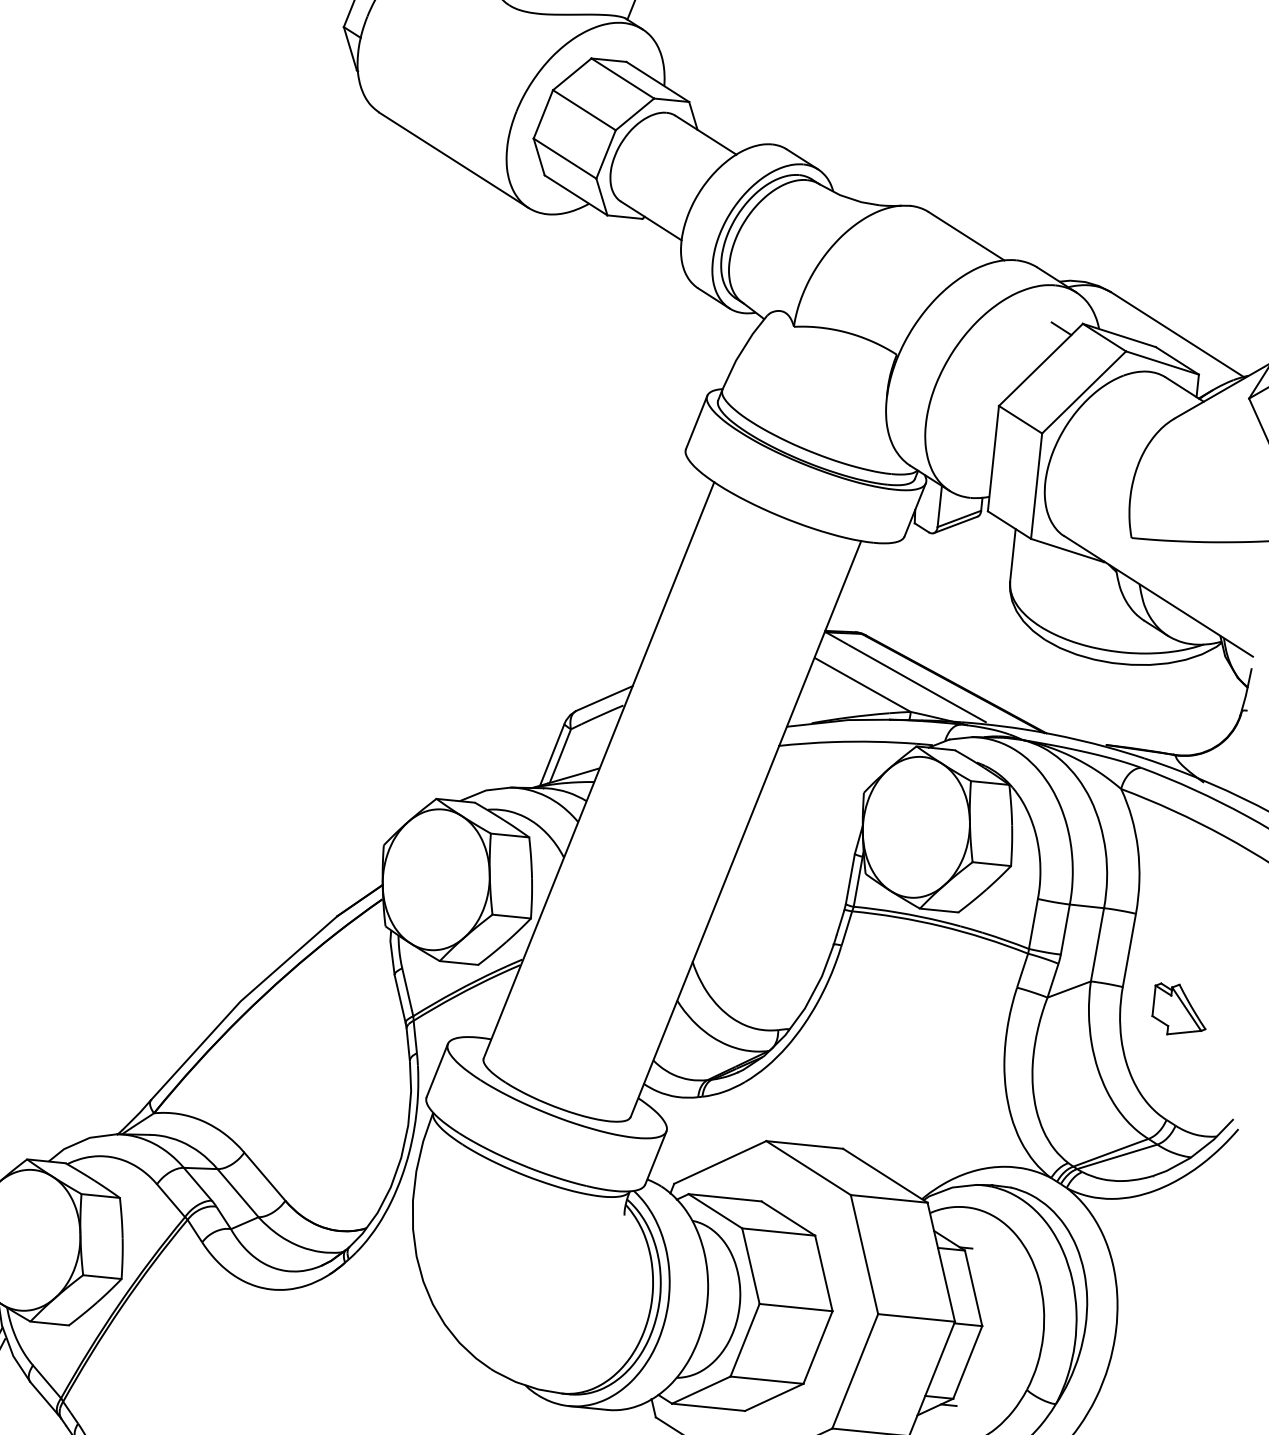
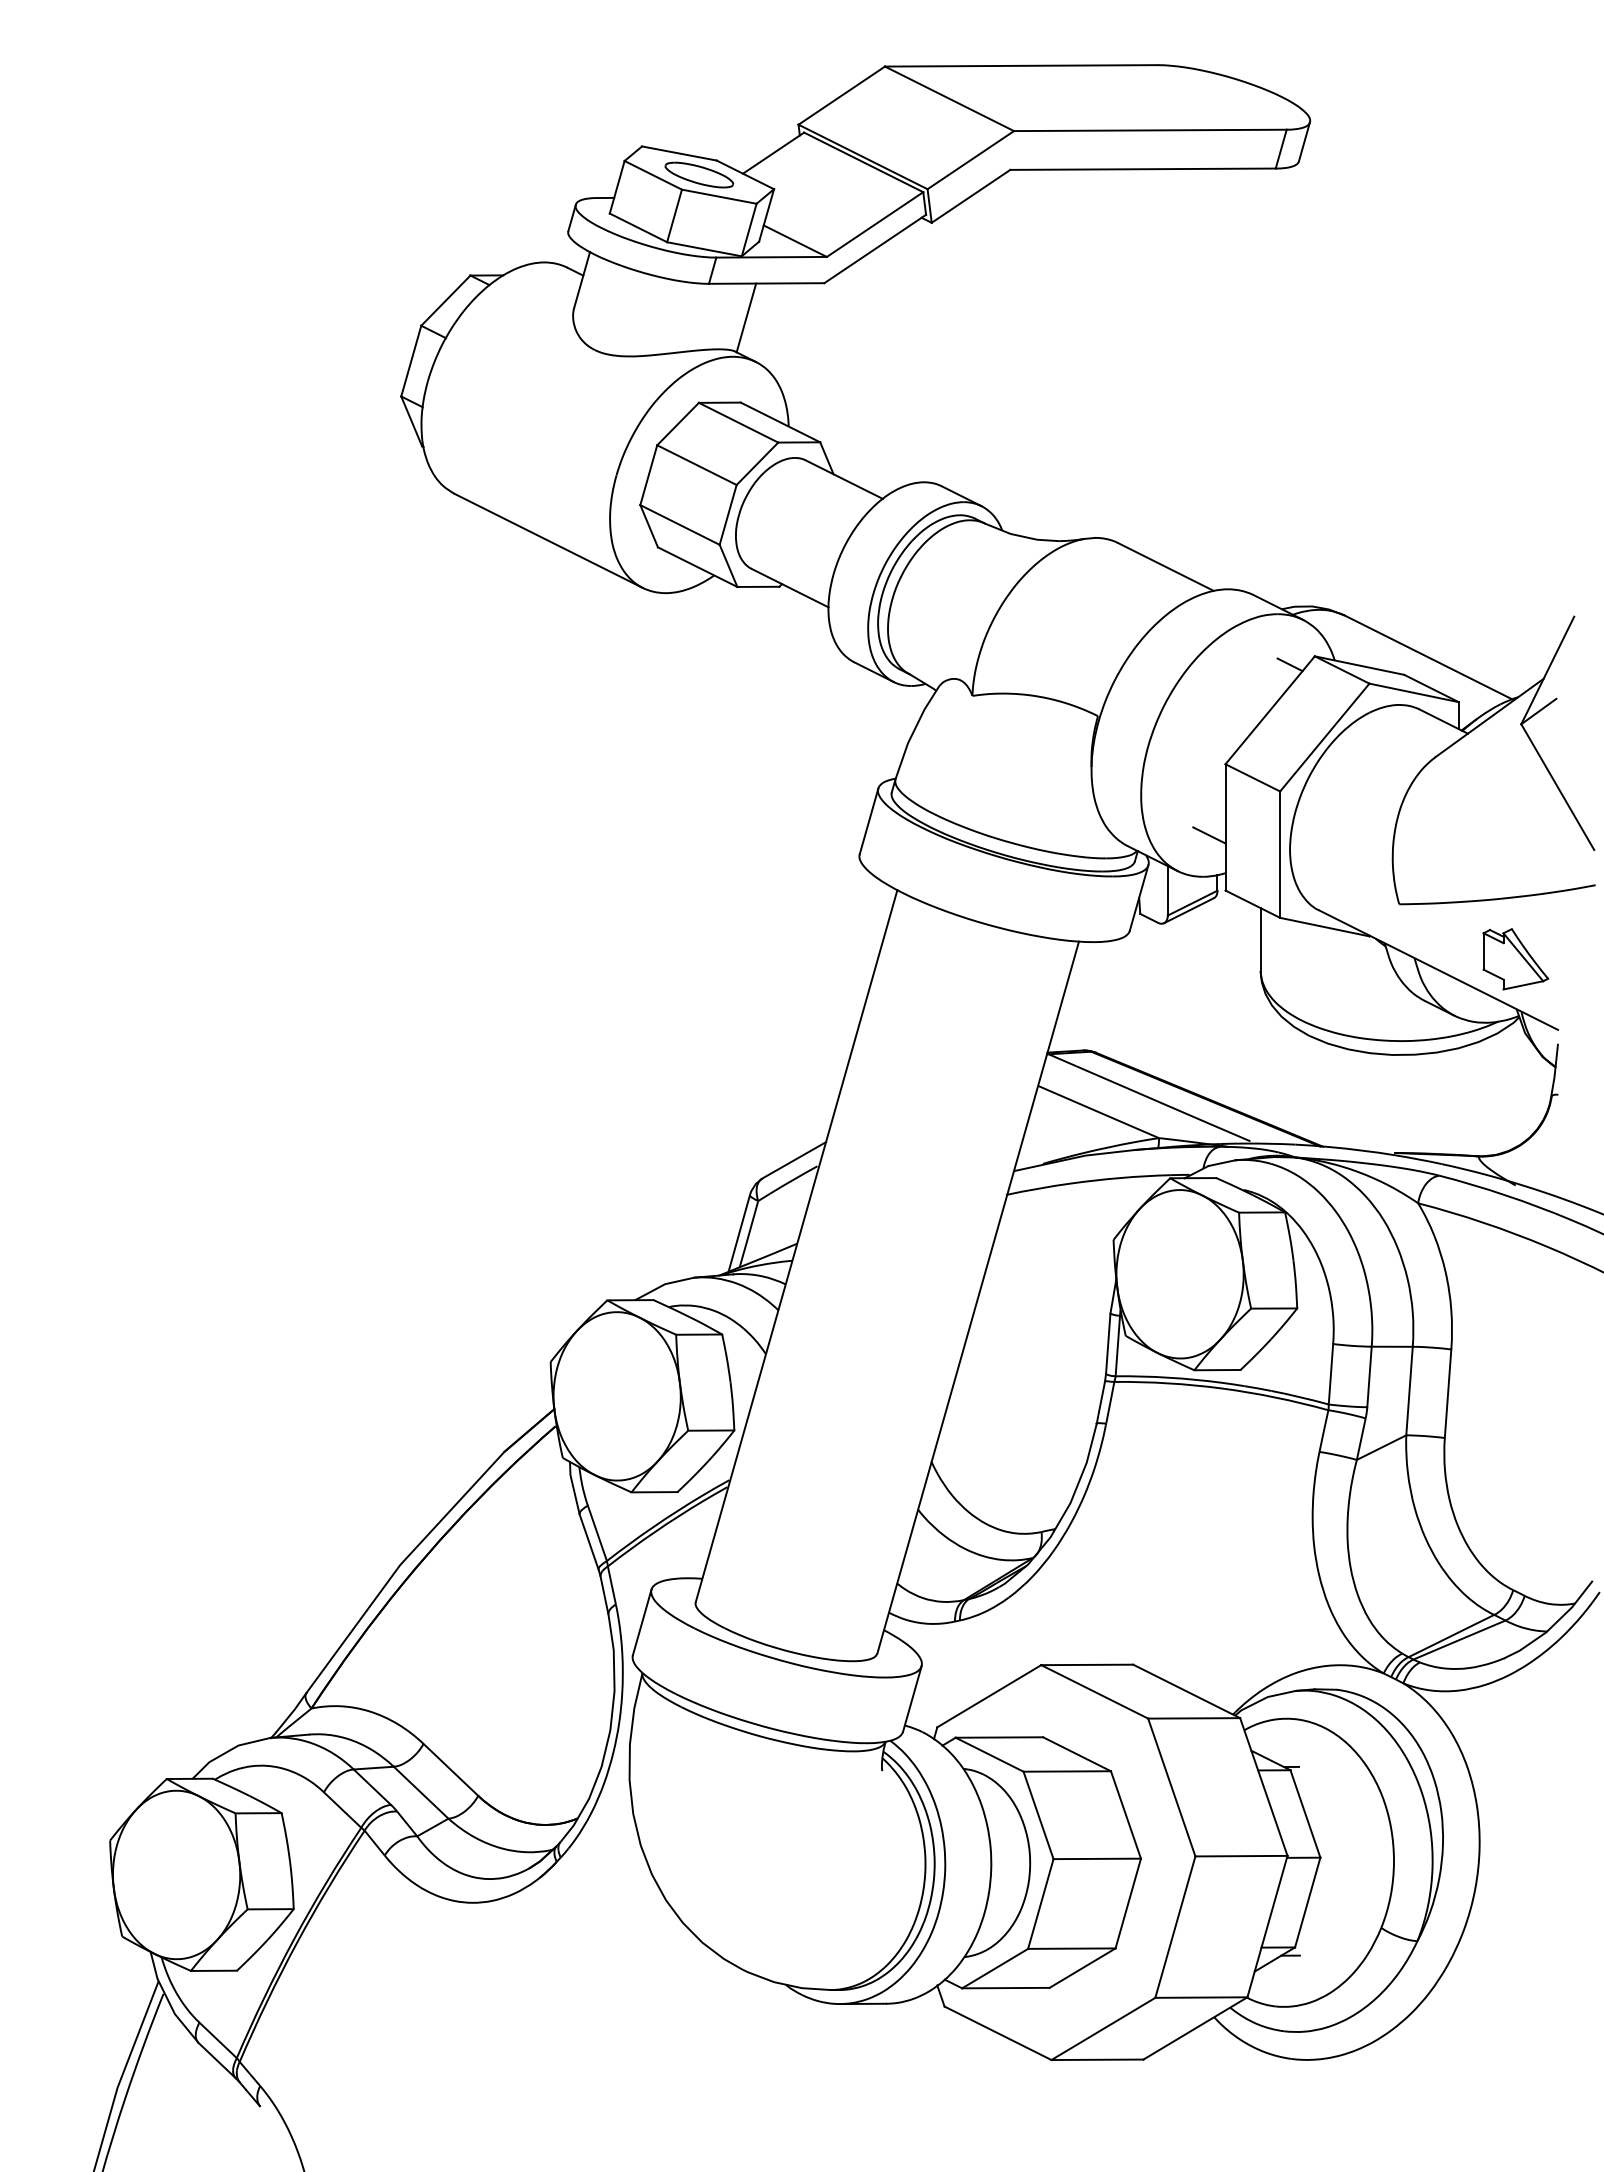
line: (979, 464) -> (1209, 835), added
part: (1179, 1010) -> (1515, 959), moved

